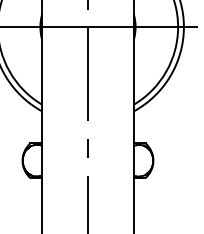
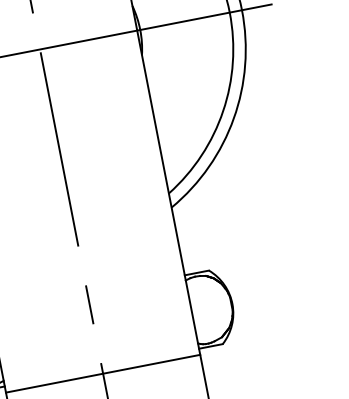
line: (87, 181) -> (102, 374), added

